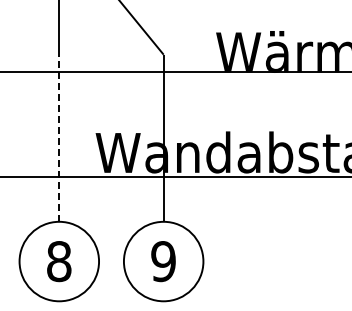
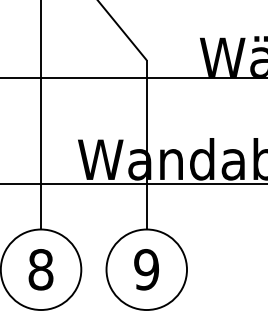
line: (59, 138) -> (41, 145), dashed -> solid

